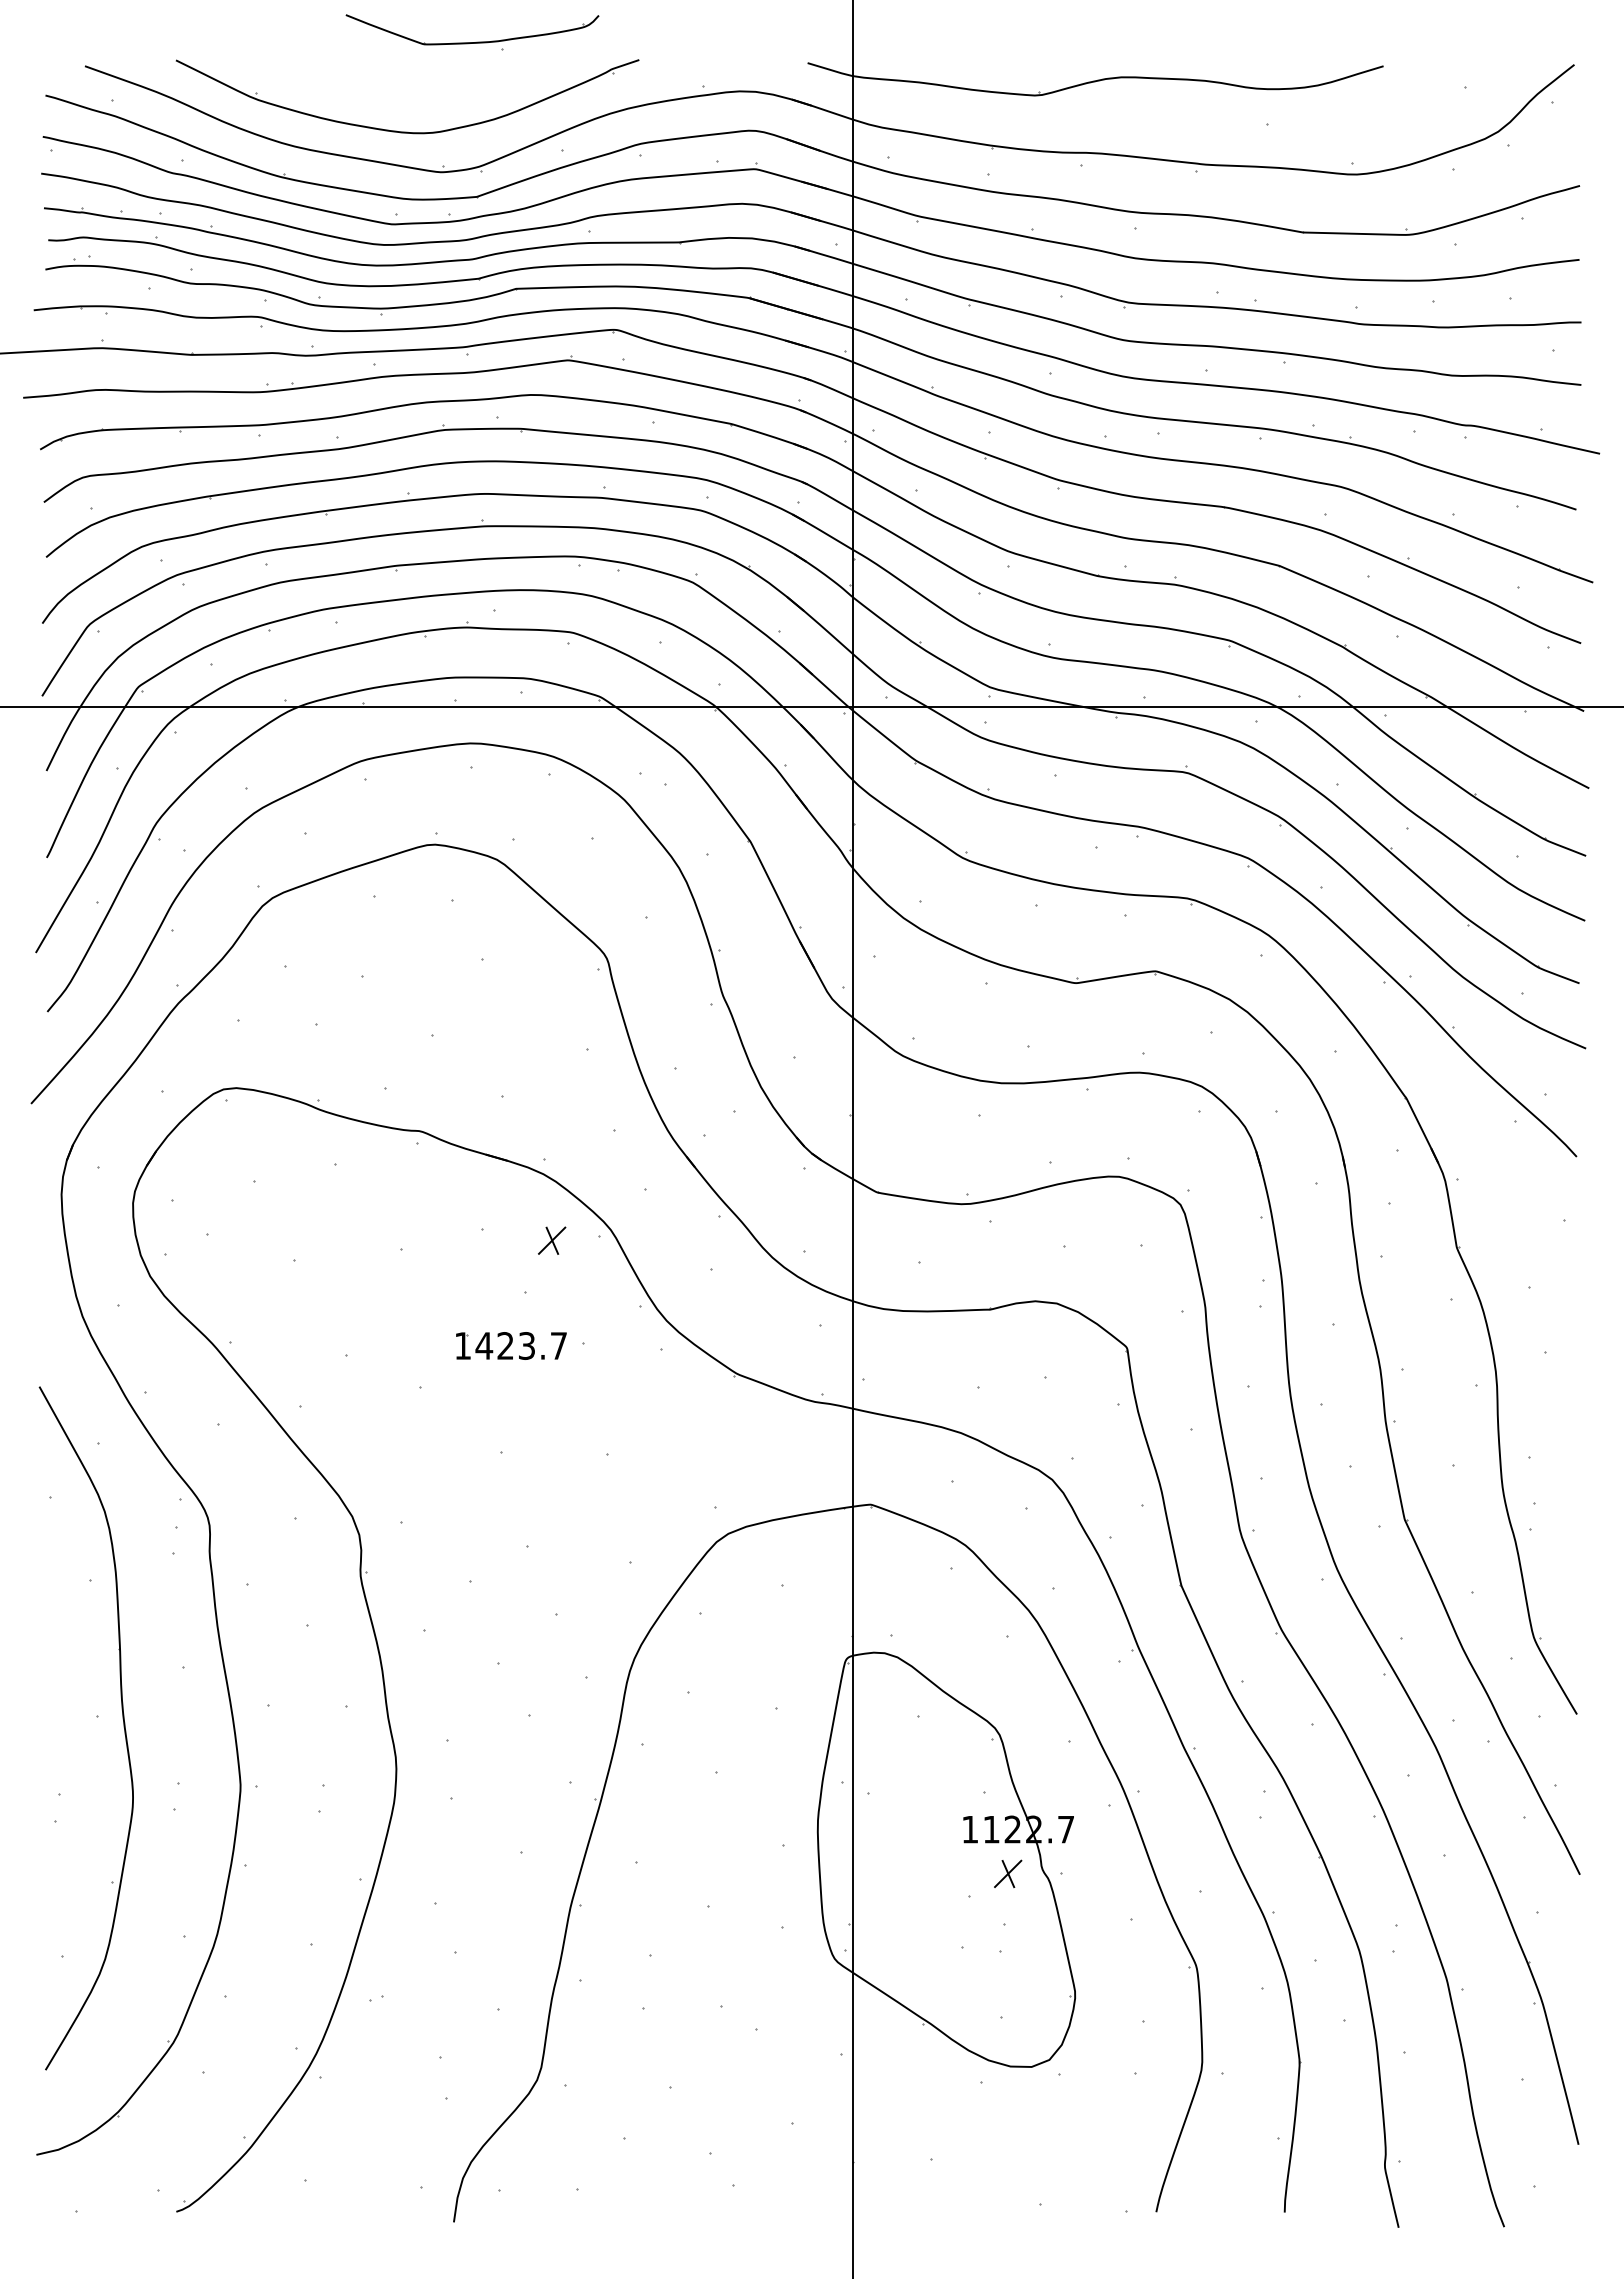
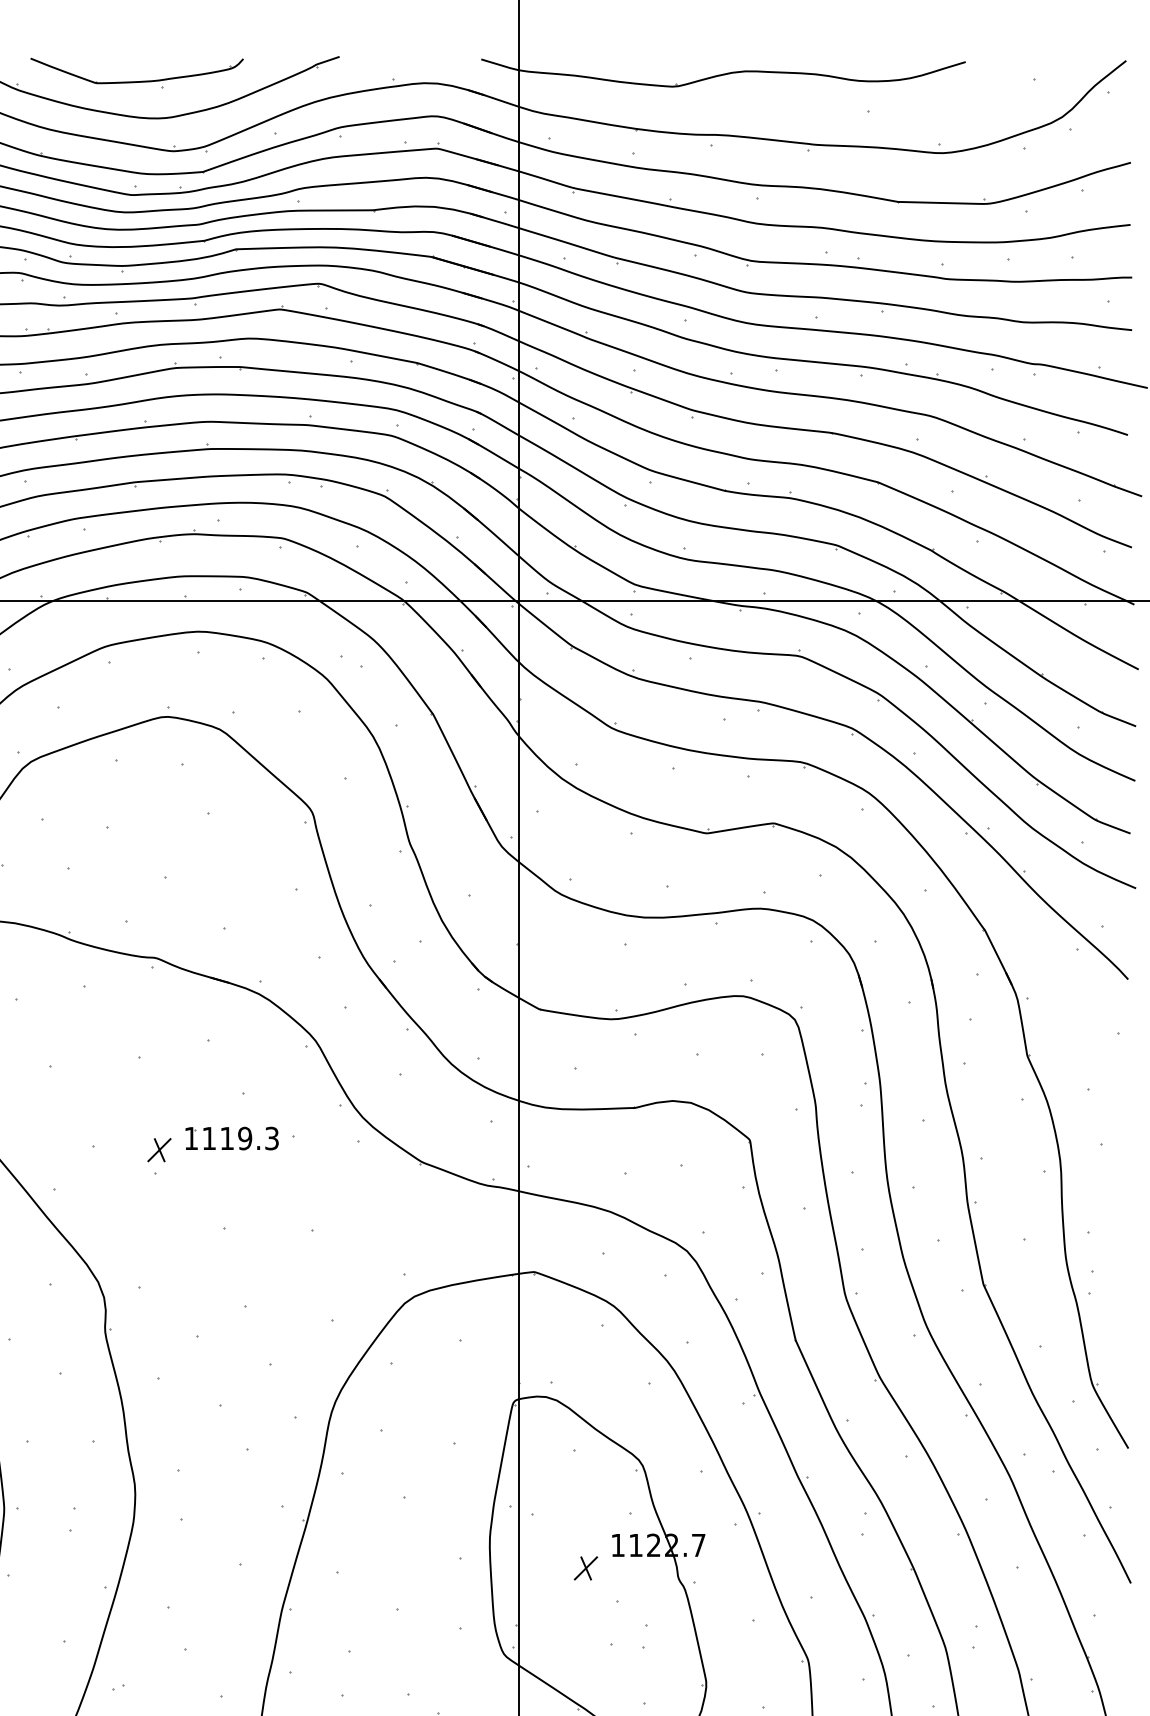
part: (476, 41) -> (140, 80), moved
part: (552, 1240) -> (159, 1149), moved
text: (520, 1345) -> (239, 1138), 1423.7 -> 1119.3
part: (1008, 1873) -> (586, 1568), moved

